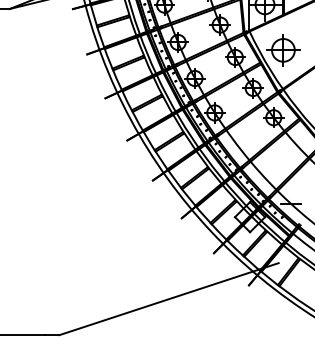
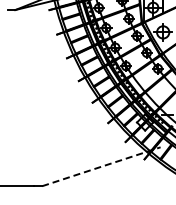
line: (169, 298) -> (101, 166), solid -> dashed

